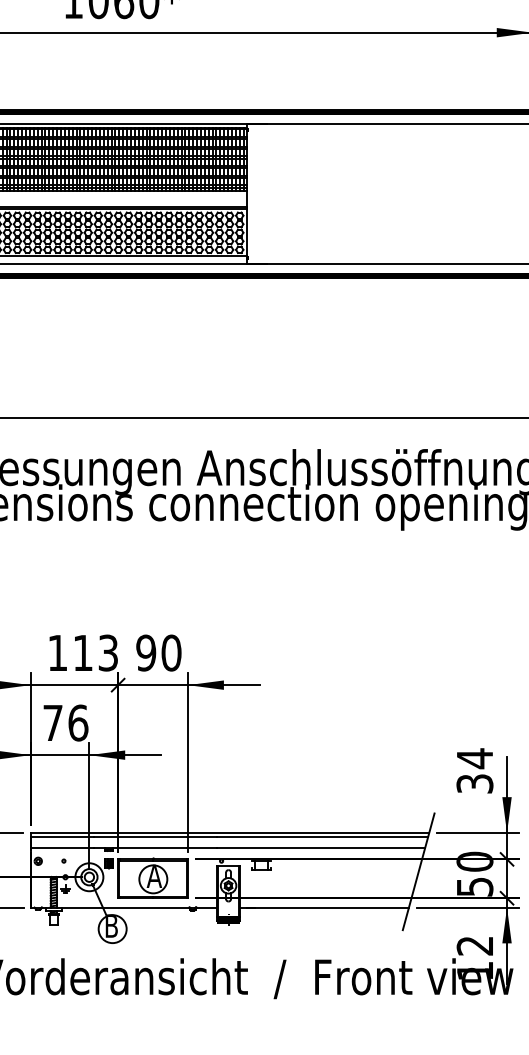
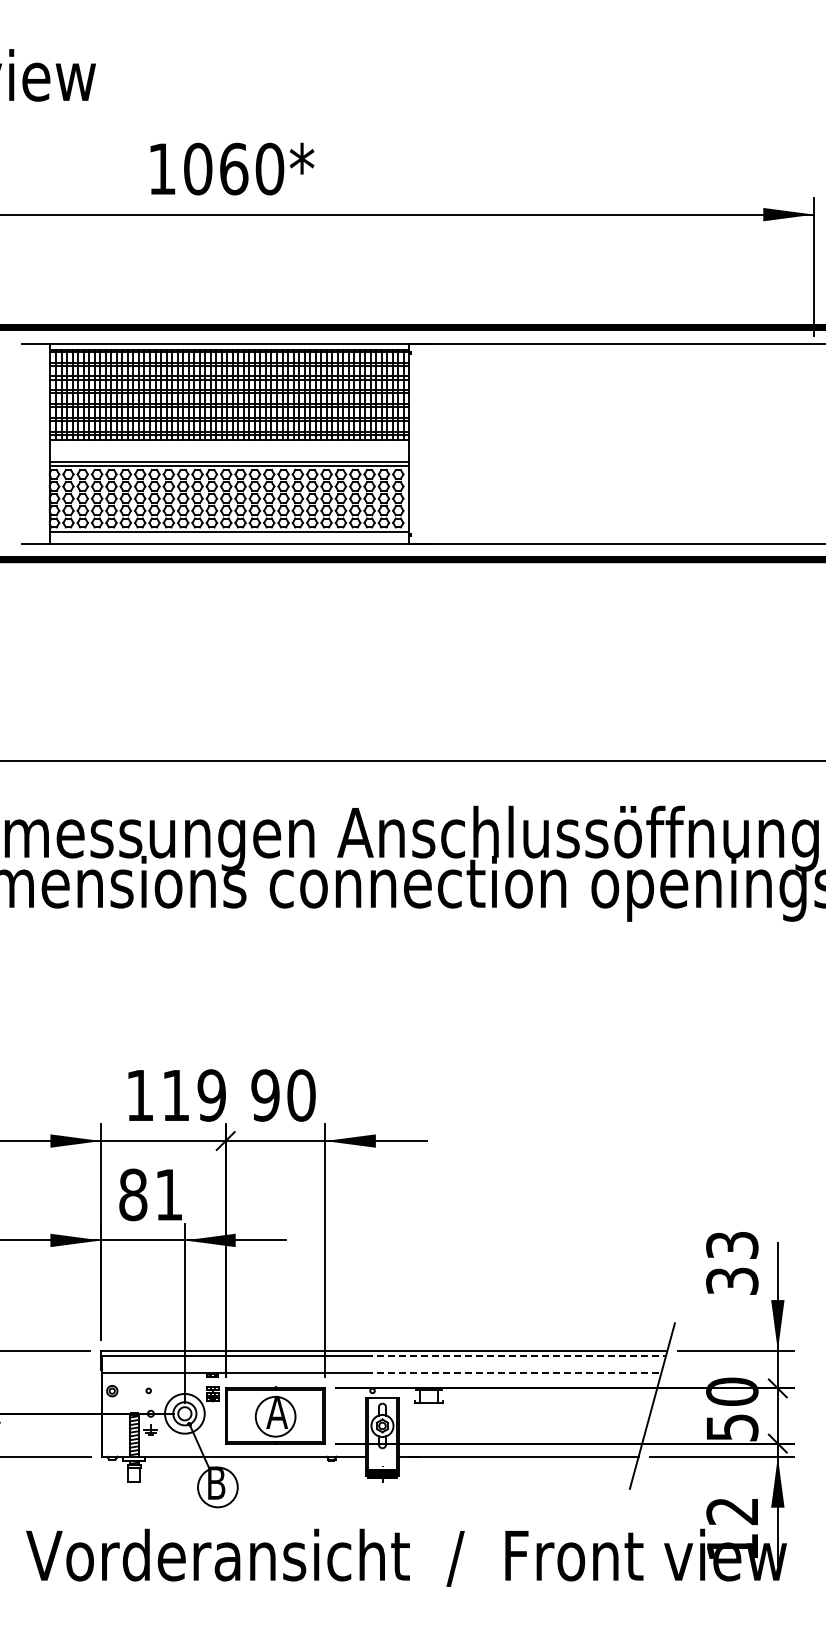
text: (108, 653) -> (211, 1095), 113 -> 119
text: (65, 722) -> (151, 1194), 76 -> 81
text: (475, 758) -> (732, 1245), 34 -> 33
line: (322, 836) -> (515, 1356), solid -> dashed
line: (320, 848) -> (513, 1372), solid -> dashed

